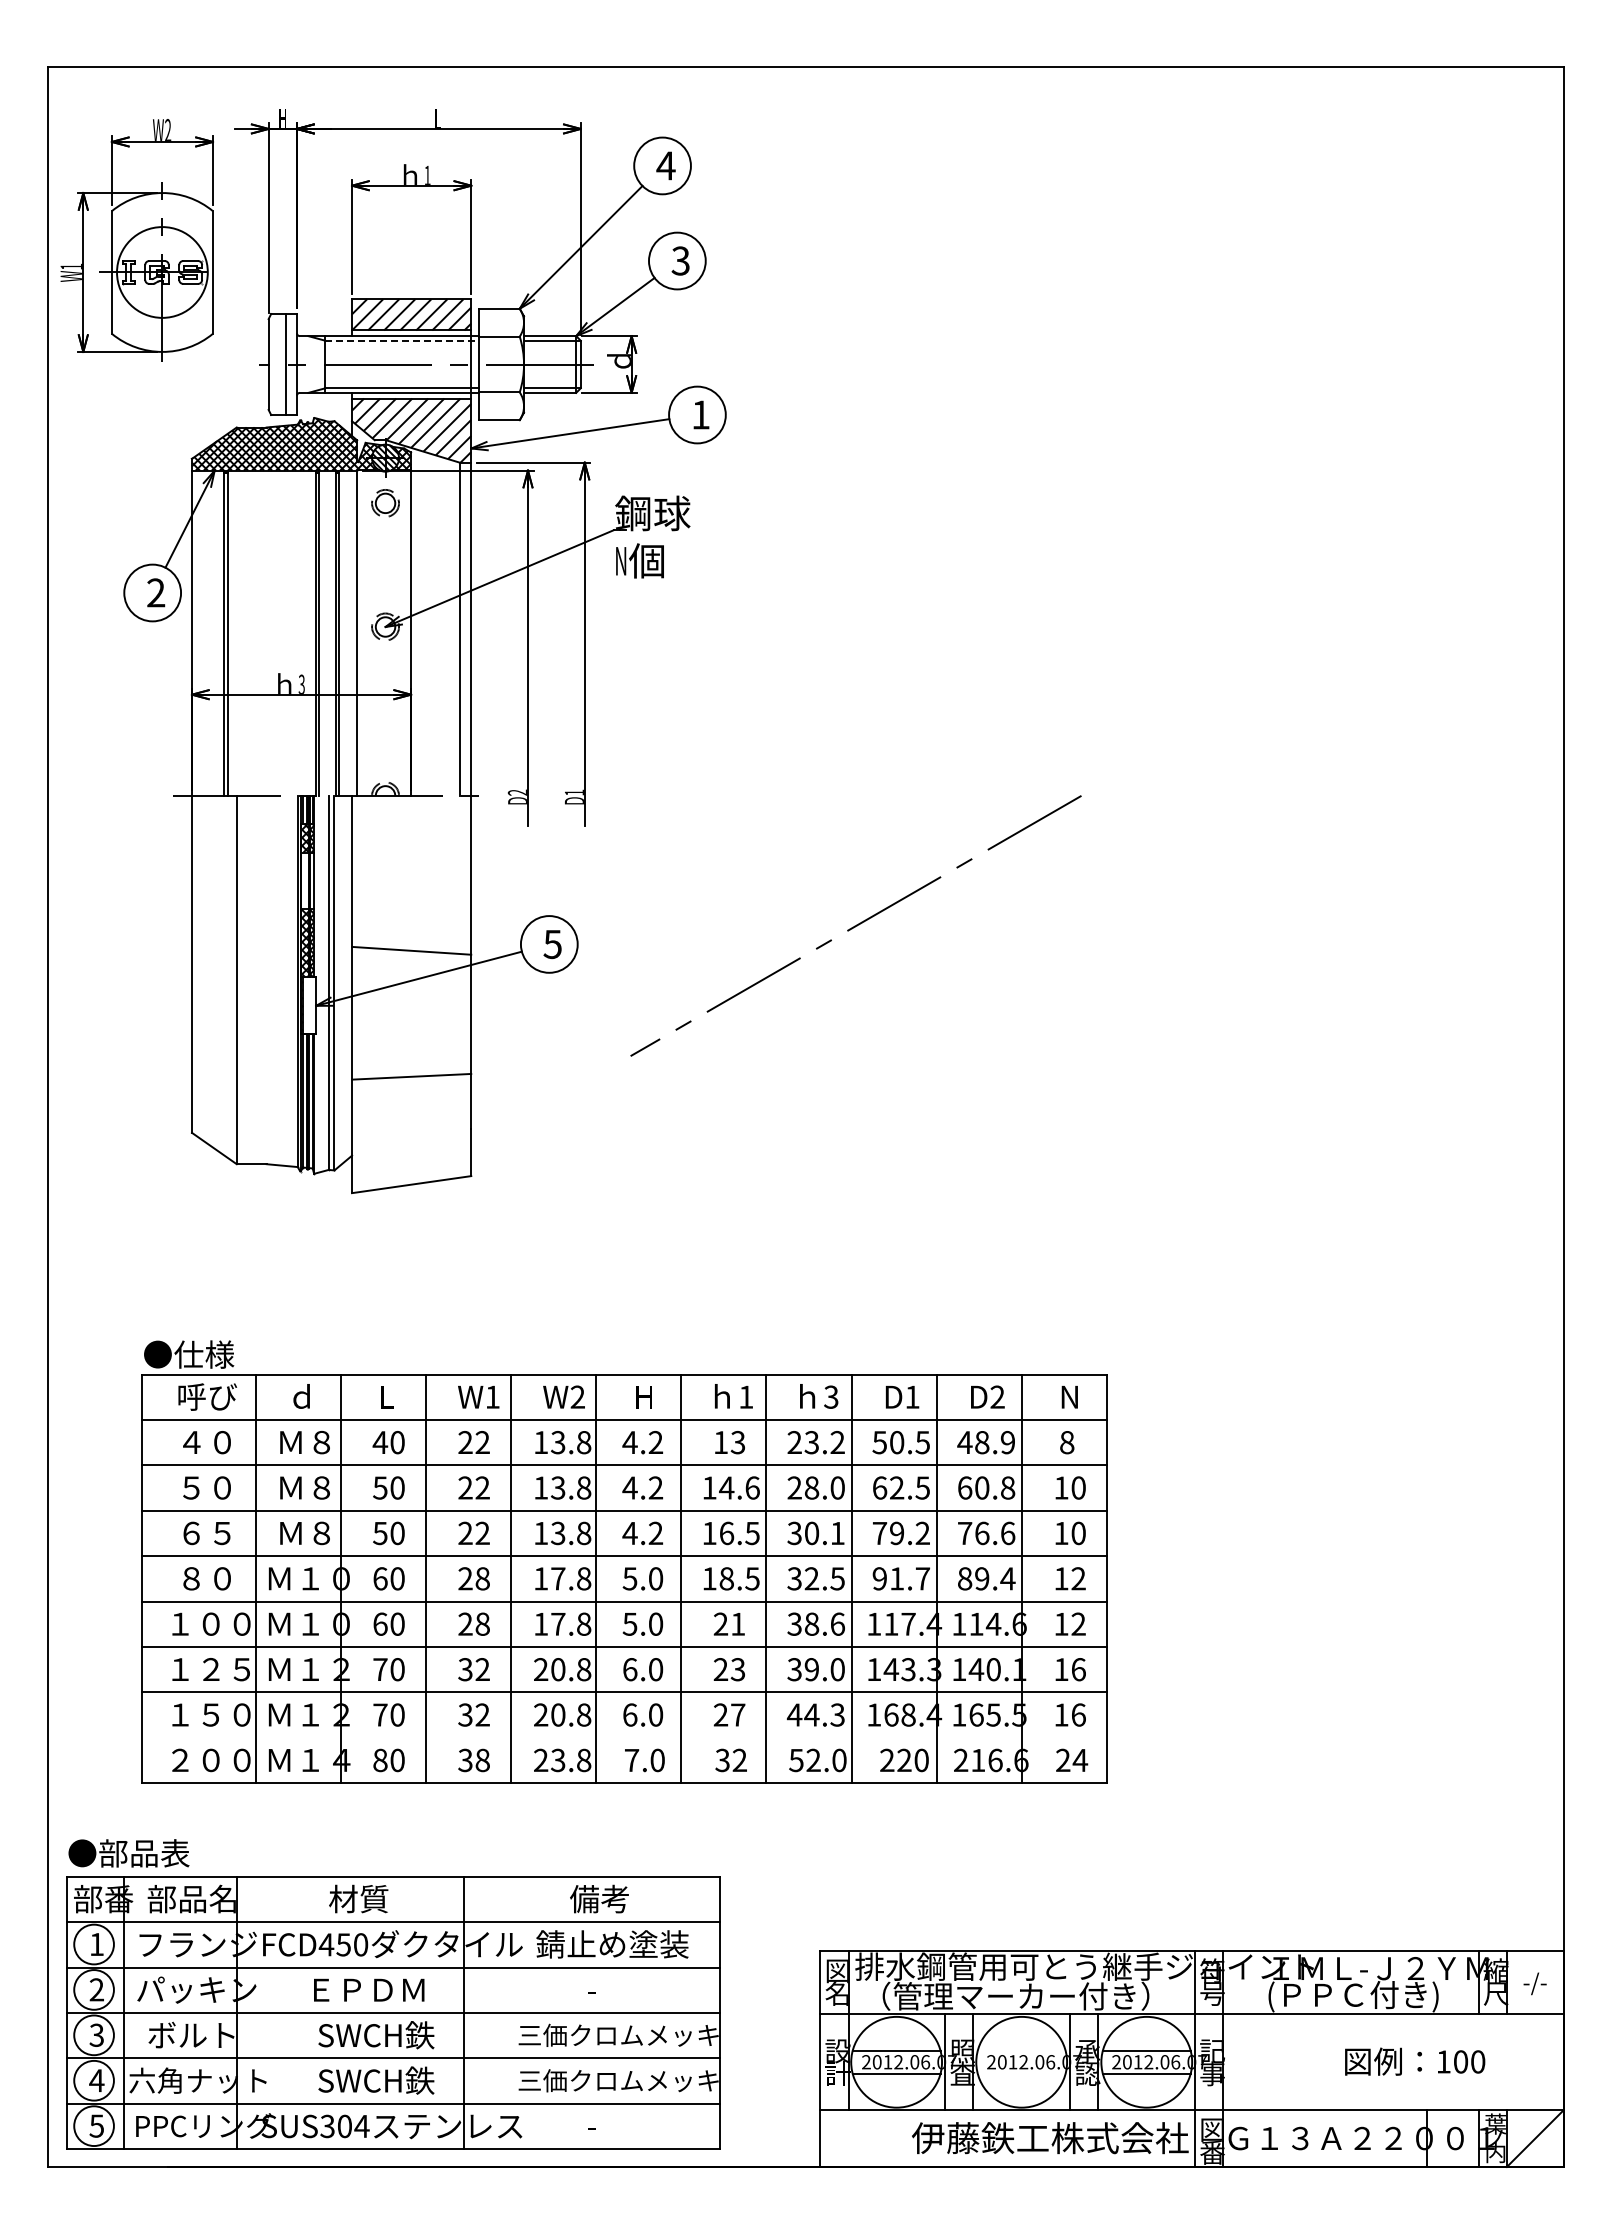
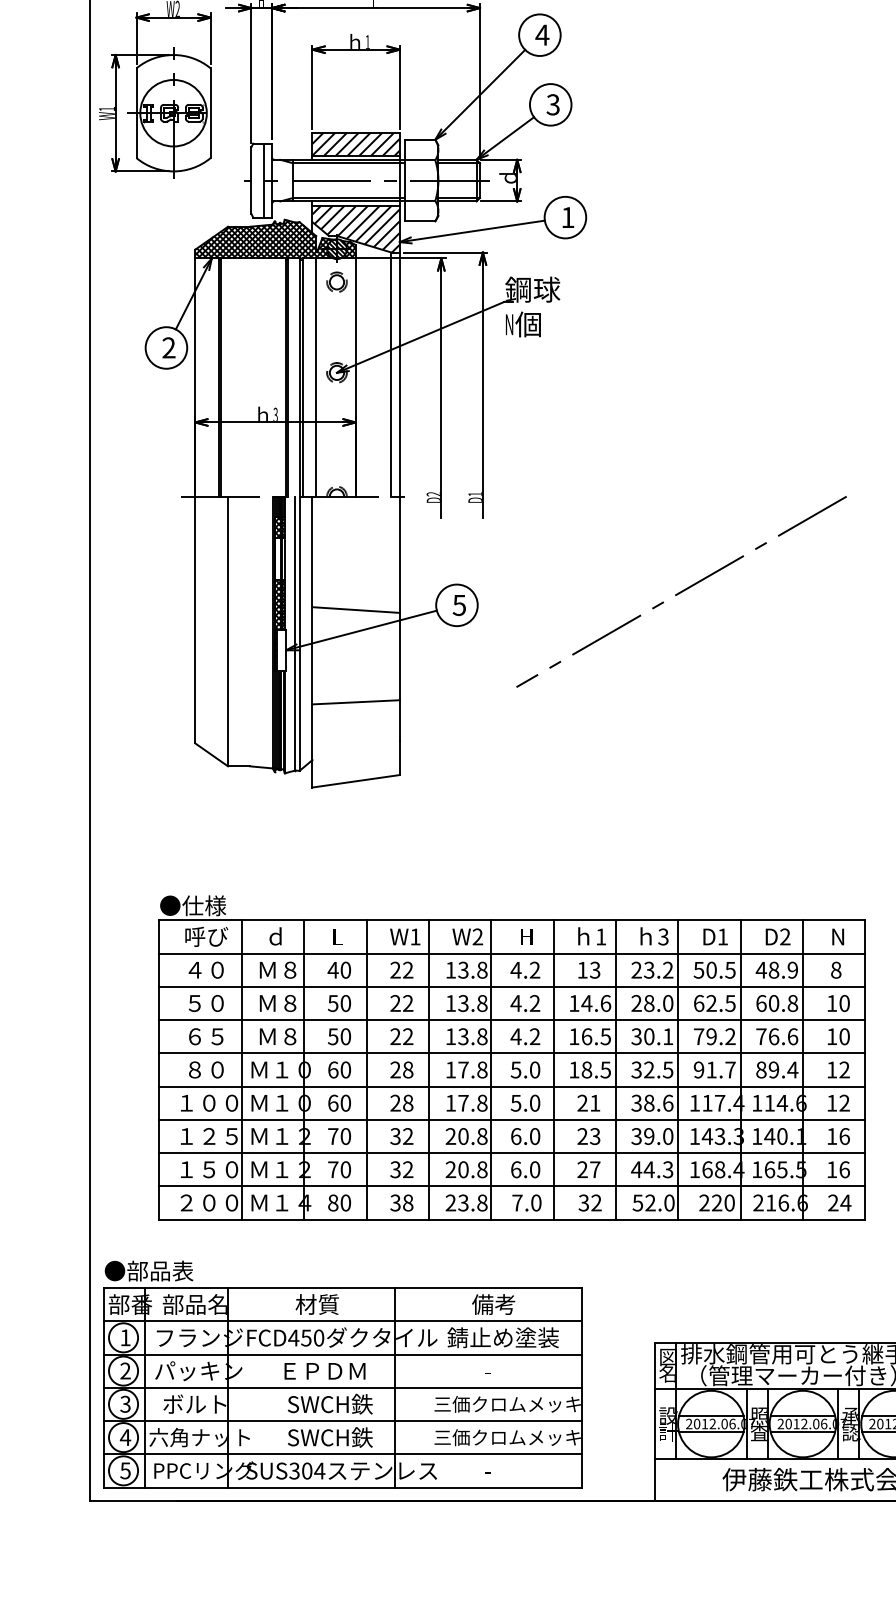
line: (402, 340) -> (349, 163), dashed -> solid
line: (624, 1737) -> (512, 1186), added
line: (1021, 2050) -> (802, 1415), added
line: (1021, 2073) -> (802, 1432), added

